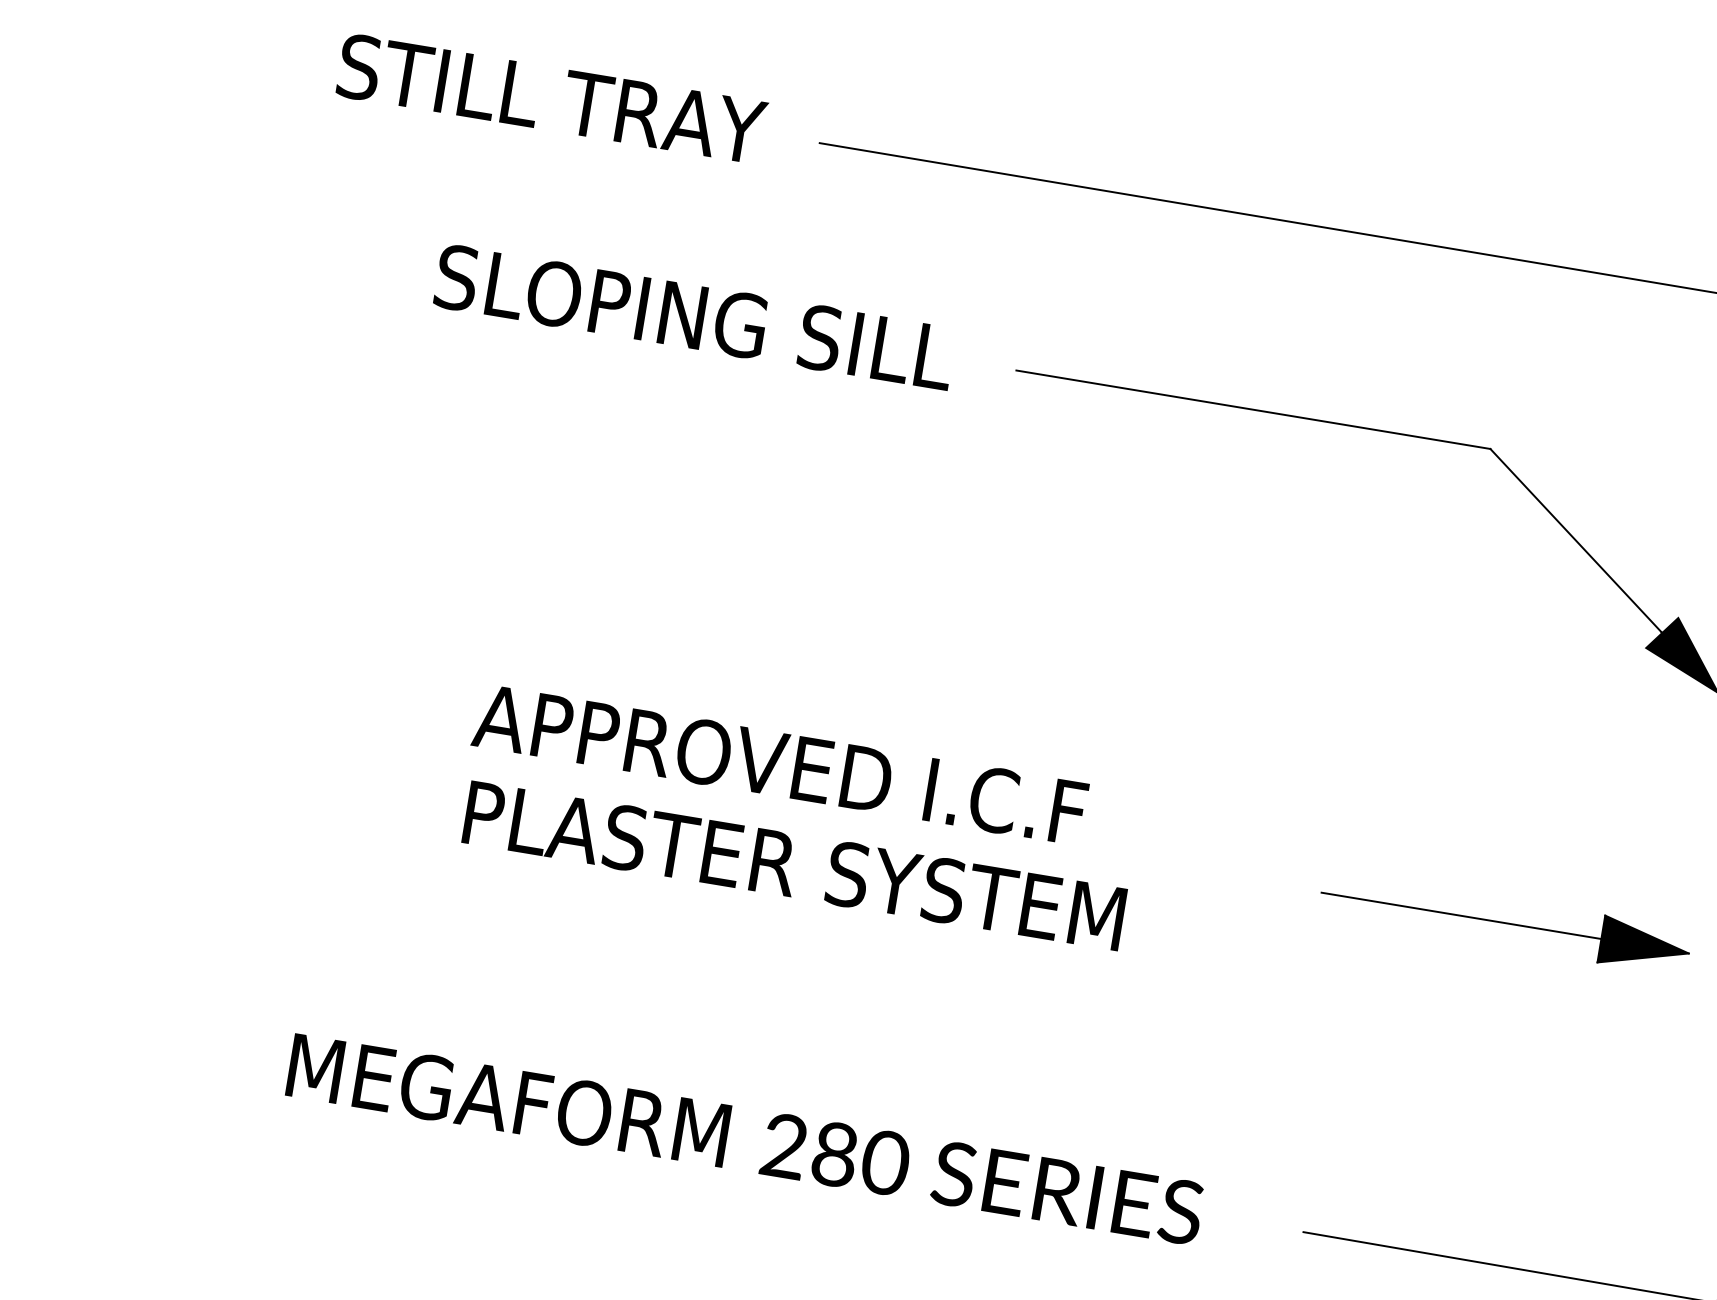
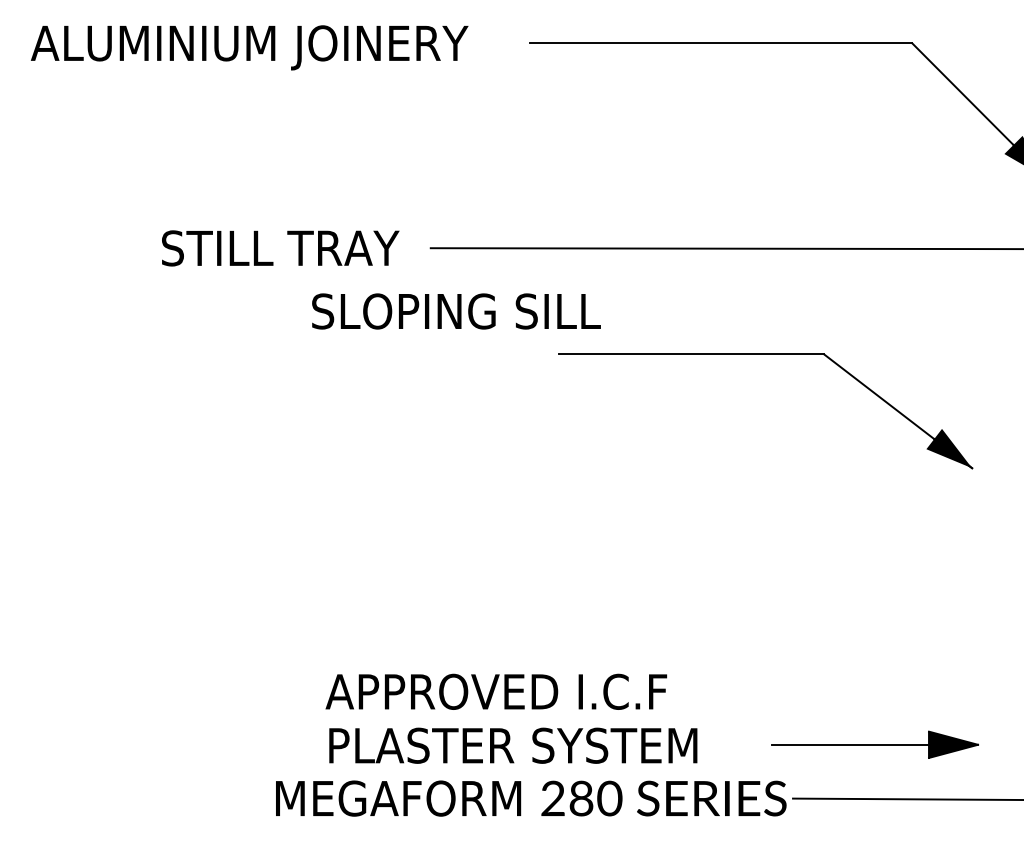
text: (695, 317) -> (456, 311), moved
text: (799, 816) -> (511, 718), moved
part: (1504, 922) -> (874, 744), moved
text: (745, 1139) -> (531, 798), moved

